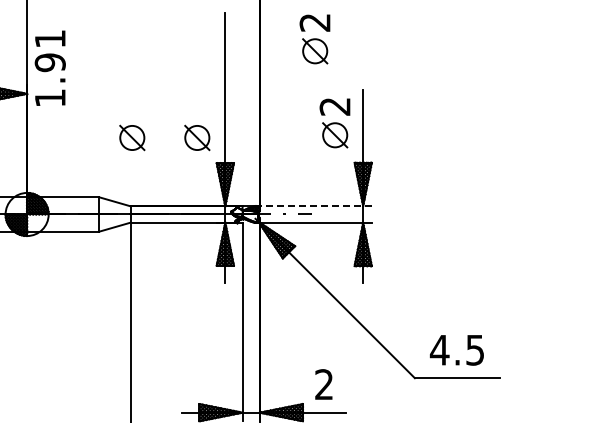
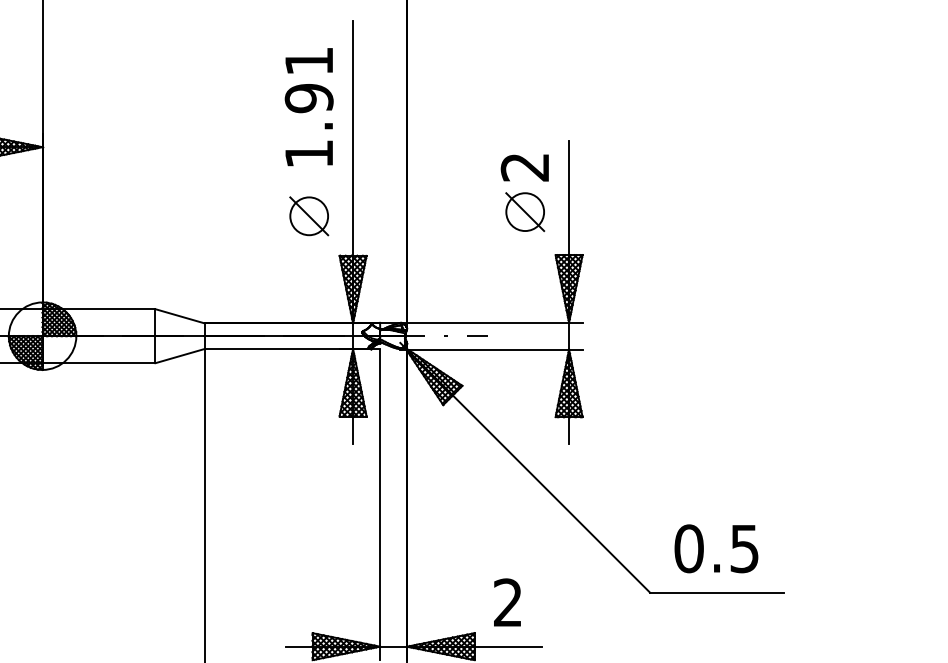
part: (314, 39) -> (492, 62), removed
text: (49, 67) -> (307, 105), moved
part: (132, 137) -> (207, 215), removed
line: (313, 205) -> (491, 322), dashed -> solid
text: (439, 349) -> (688, 547), 4.5 -> 0.5

